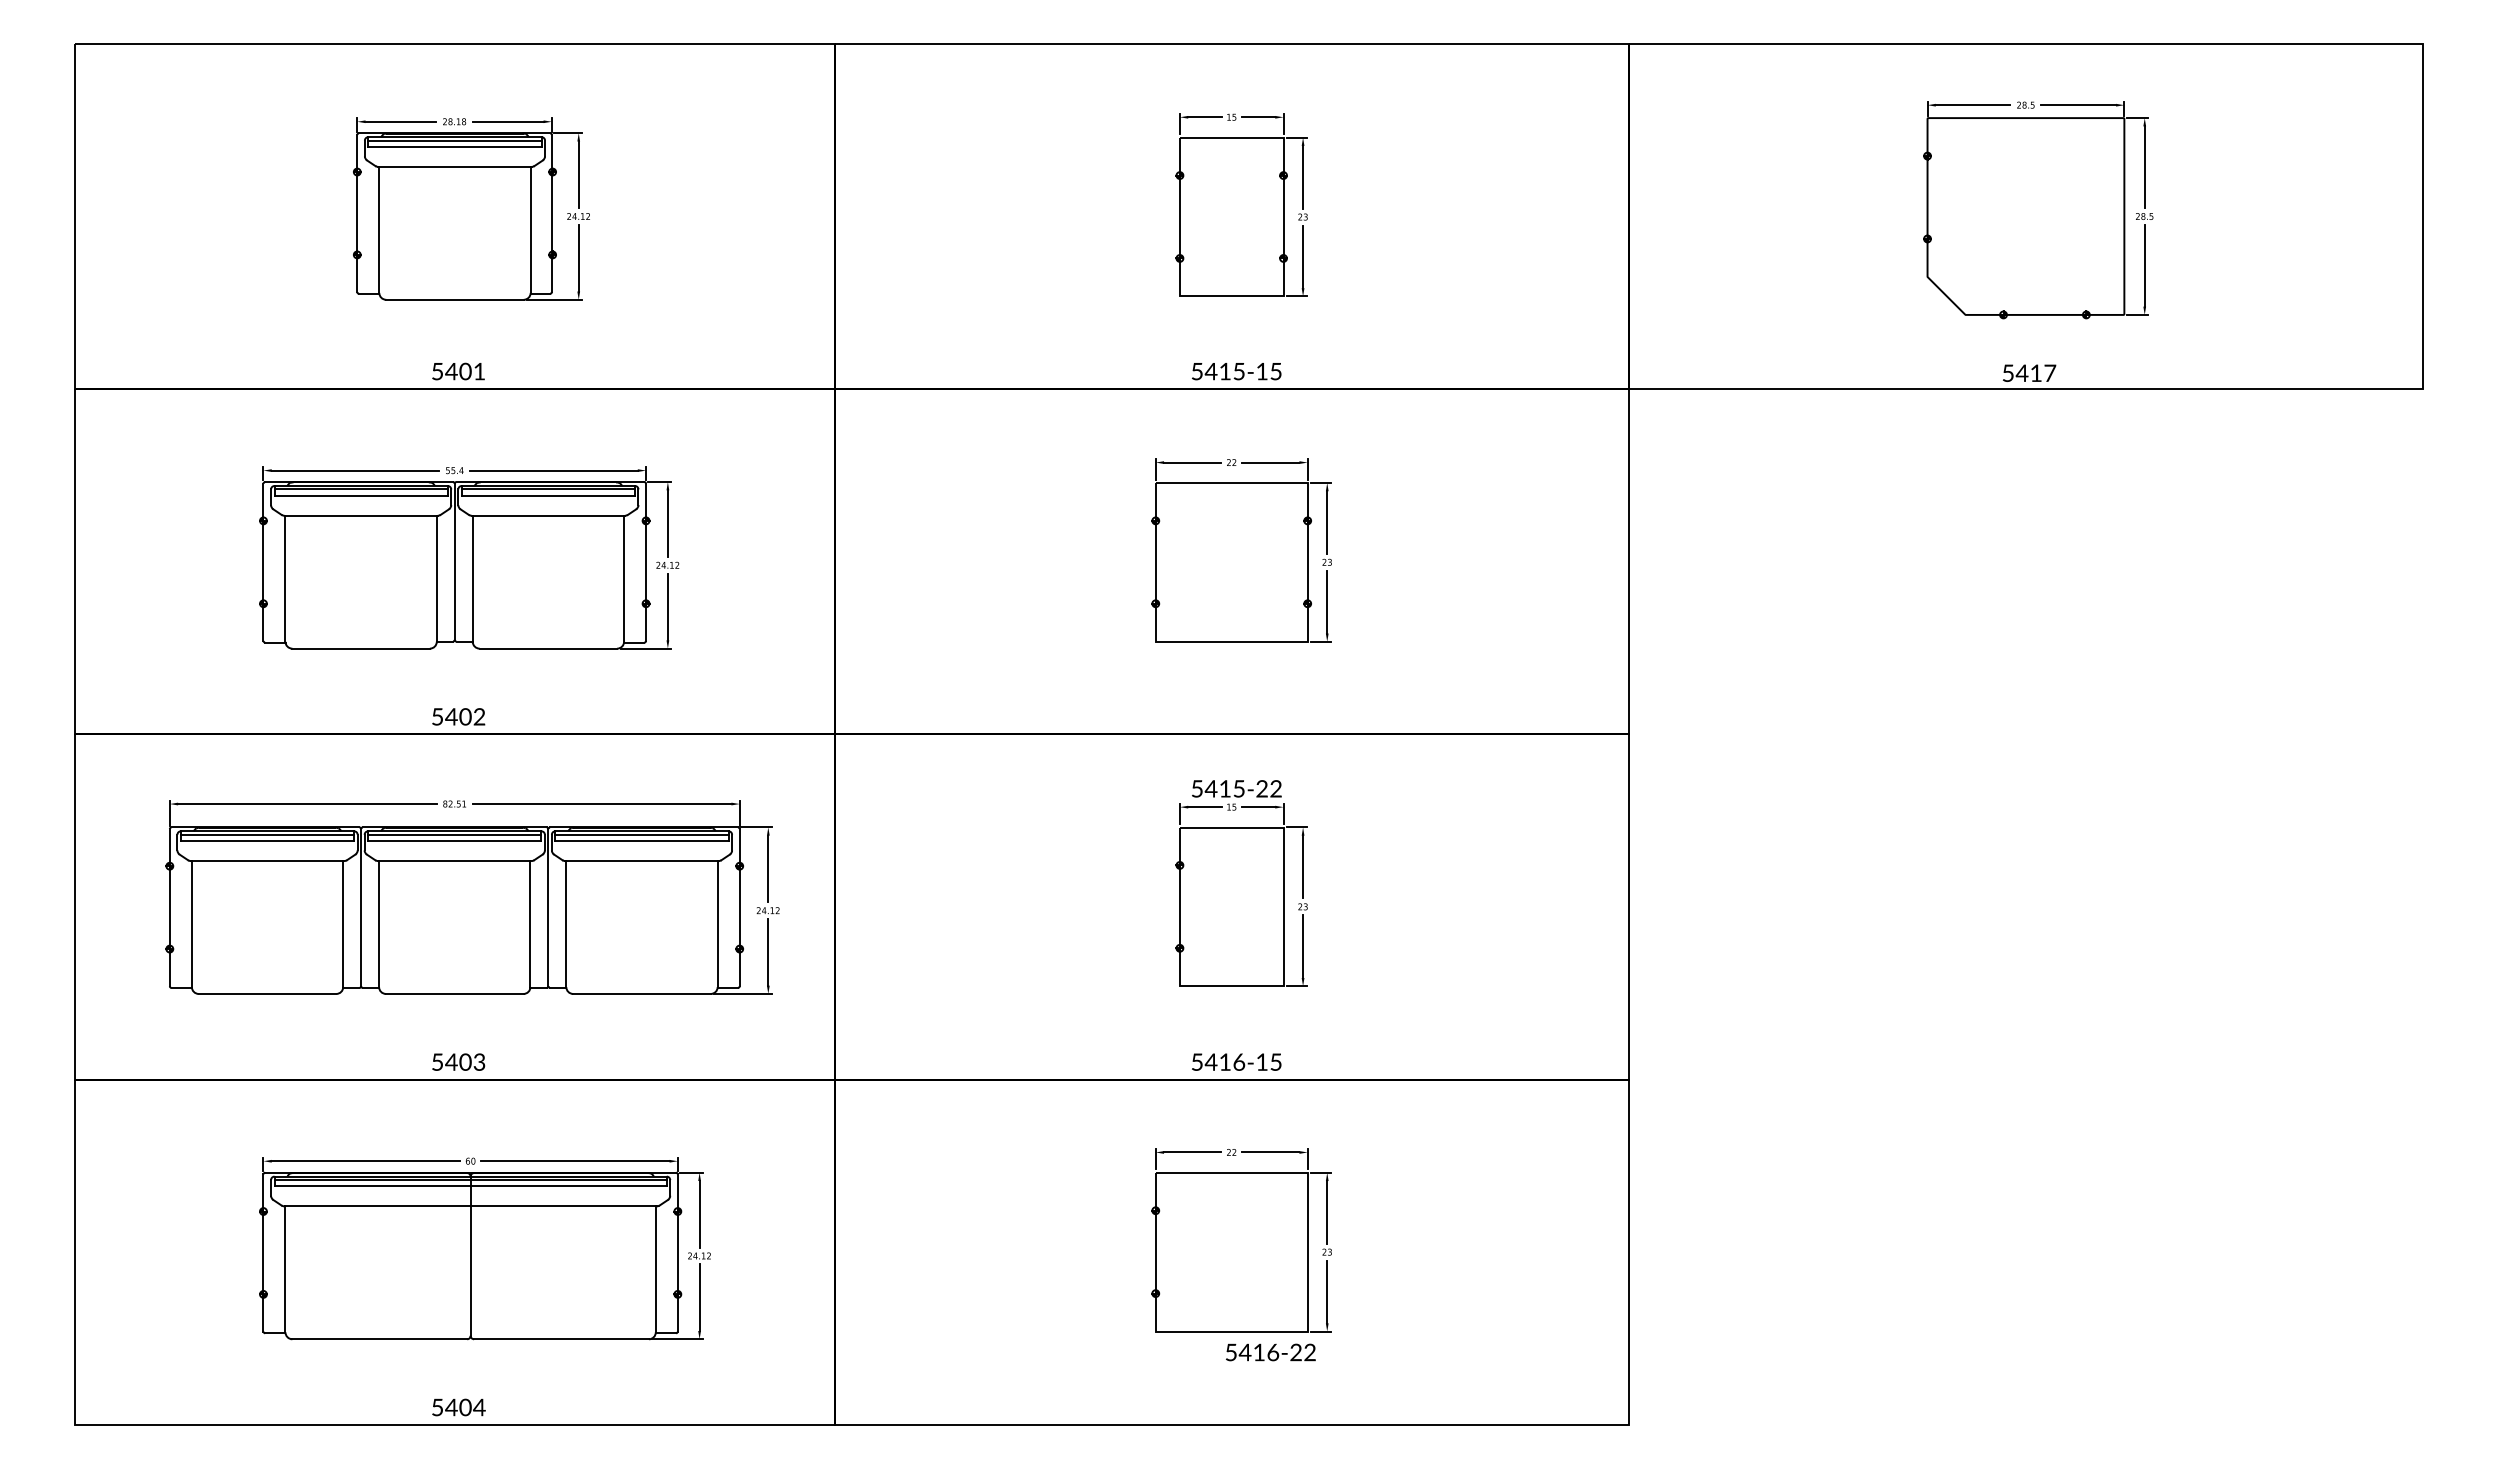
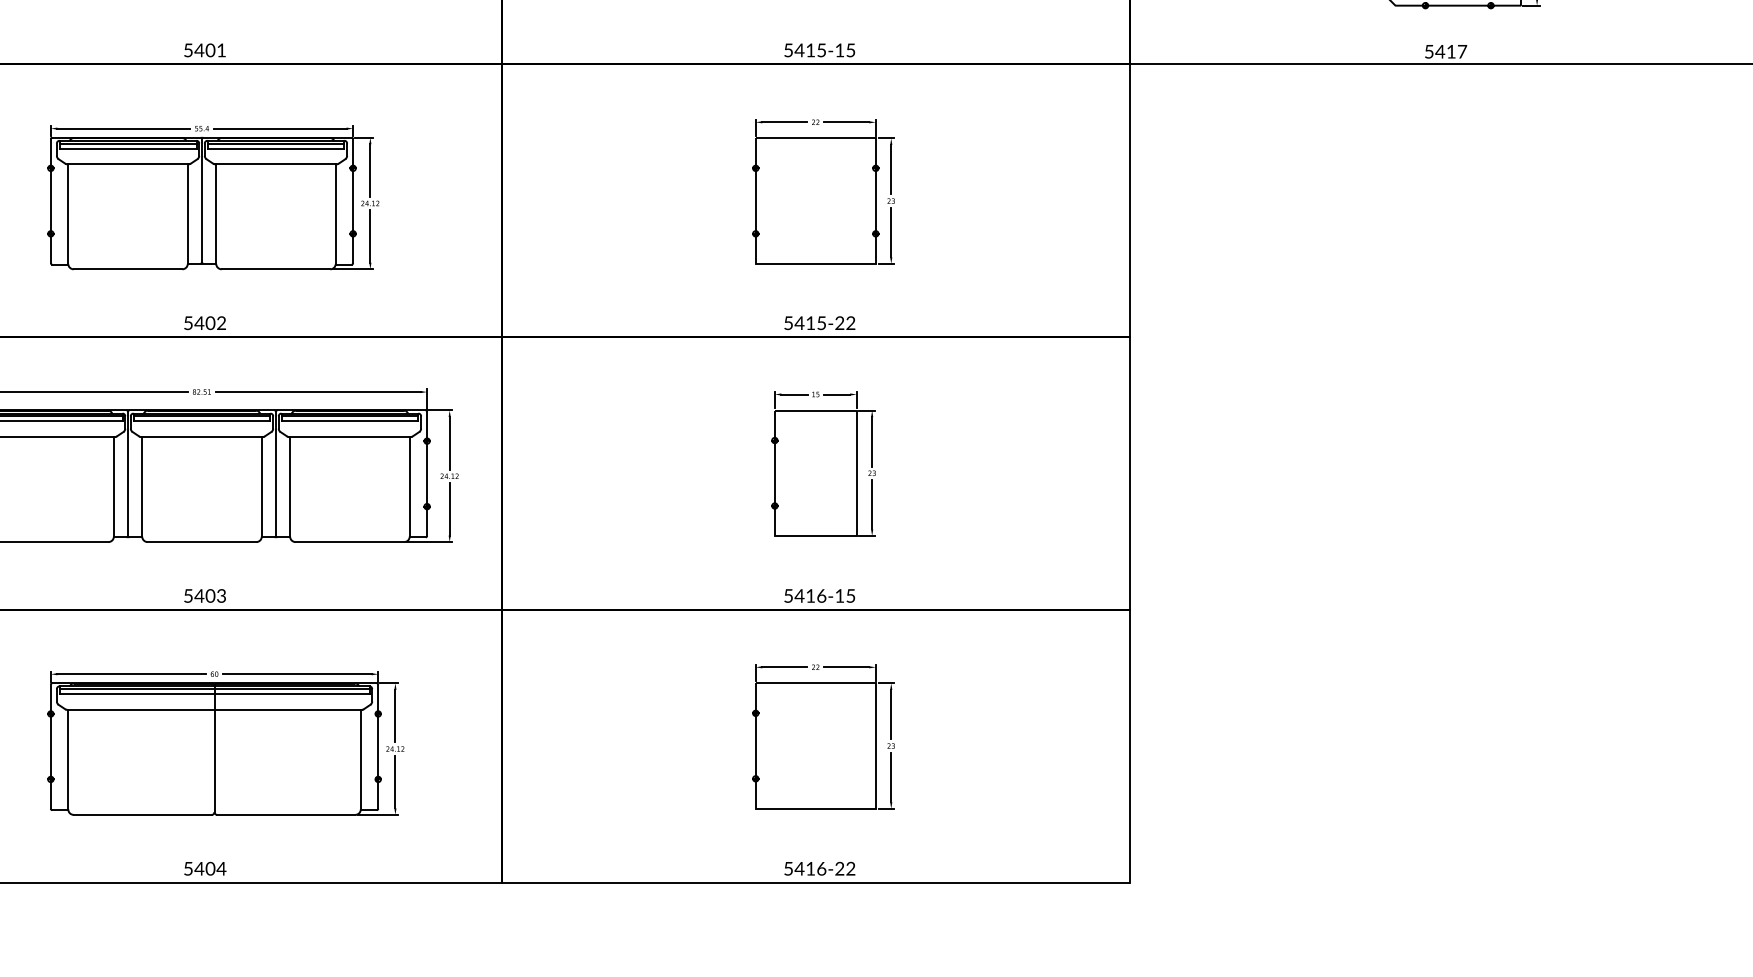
text: (1236, 788) -> (819, 322), moved
text: (1270, 1352) -> (819, 868), moved

